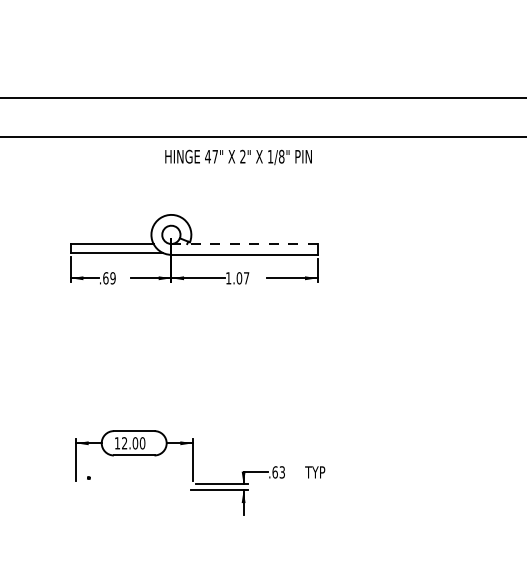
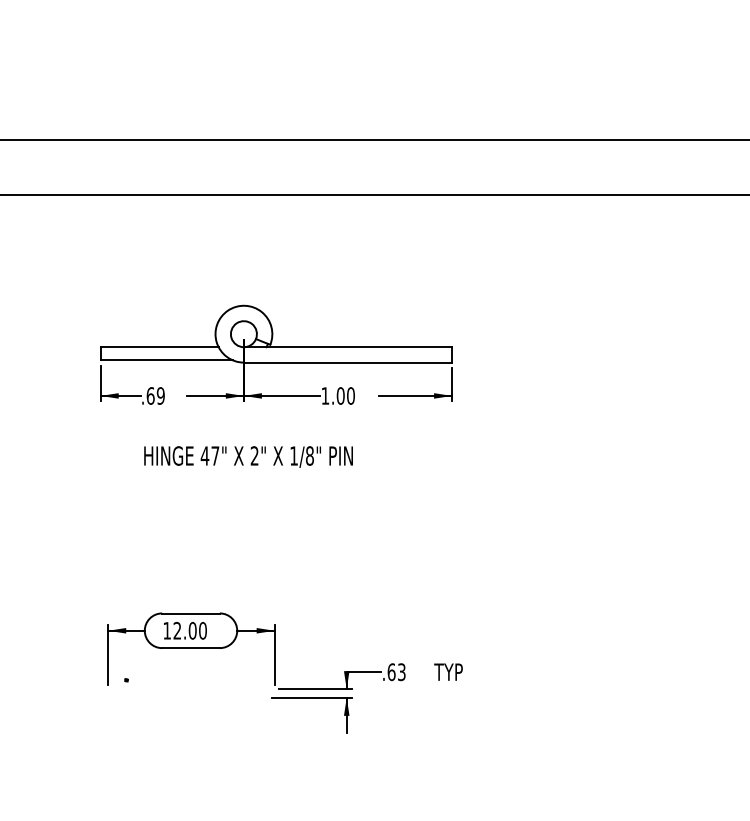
text: (238, 157) -> (248, 456), moved
line: (244, 244) -> (348, 347), dashed -> solid
text: (246, 277) -> (350, 395), 1.07 -> 1.00

